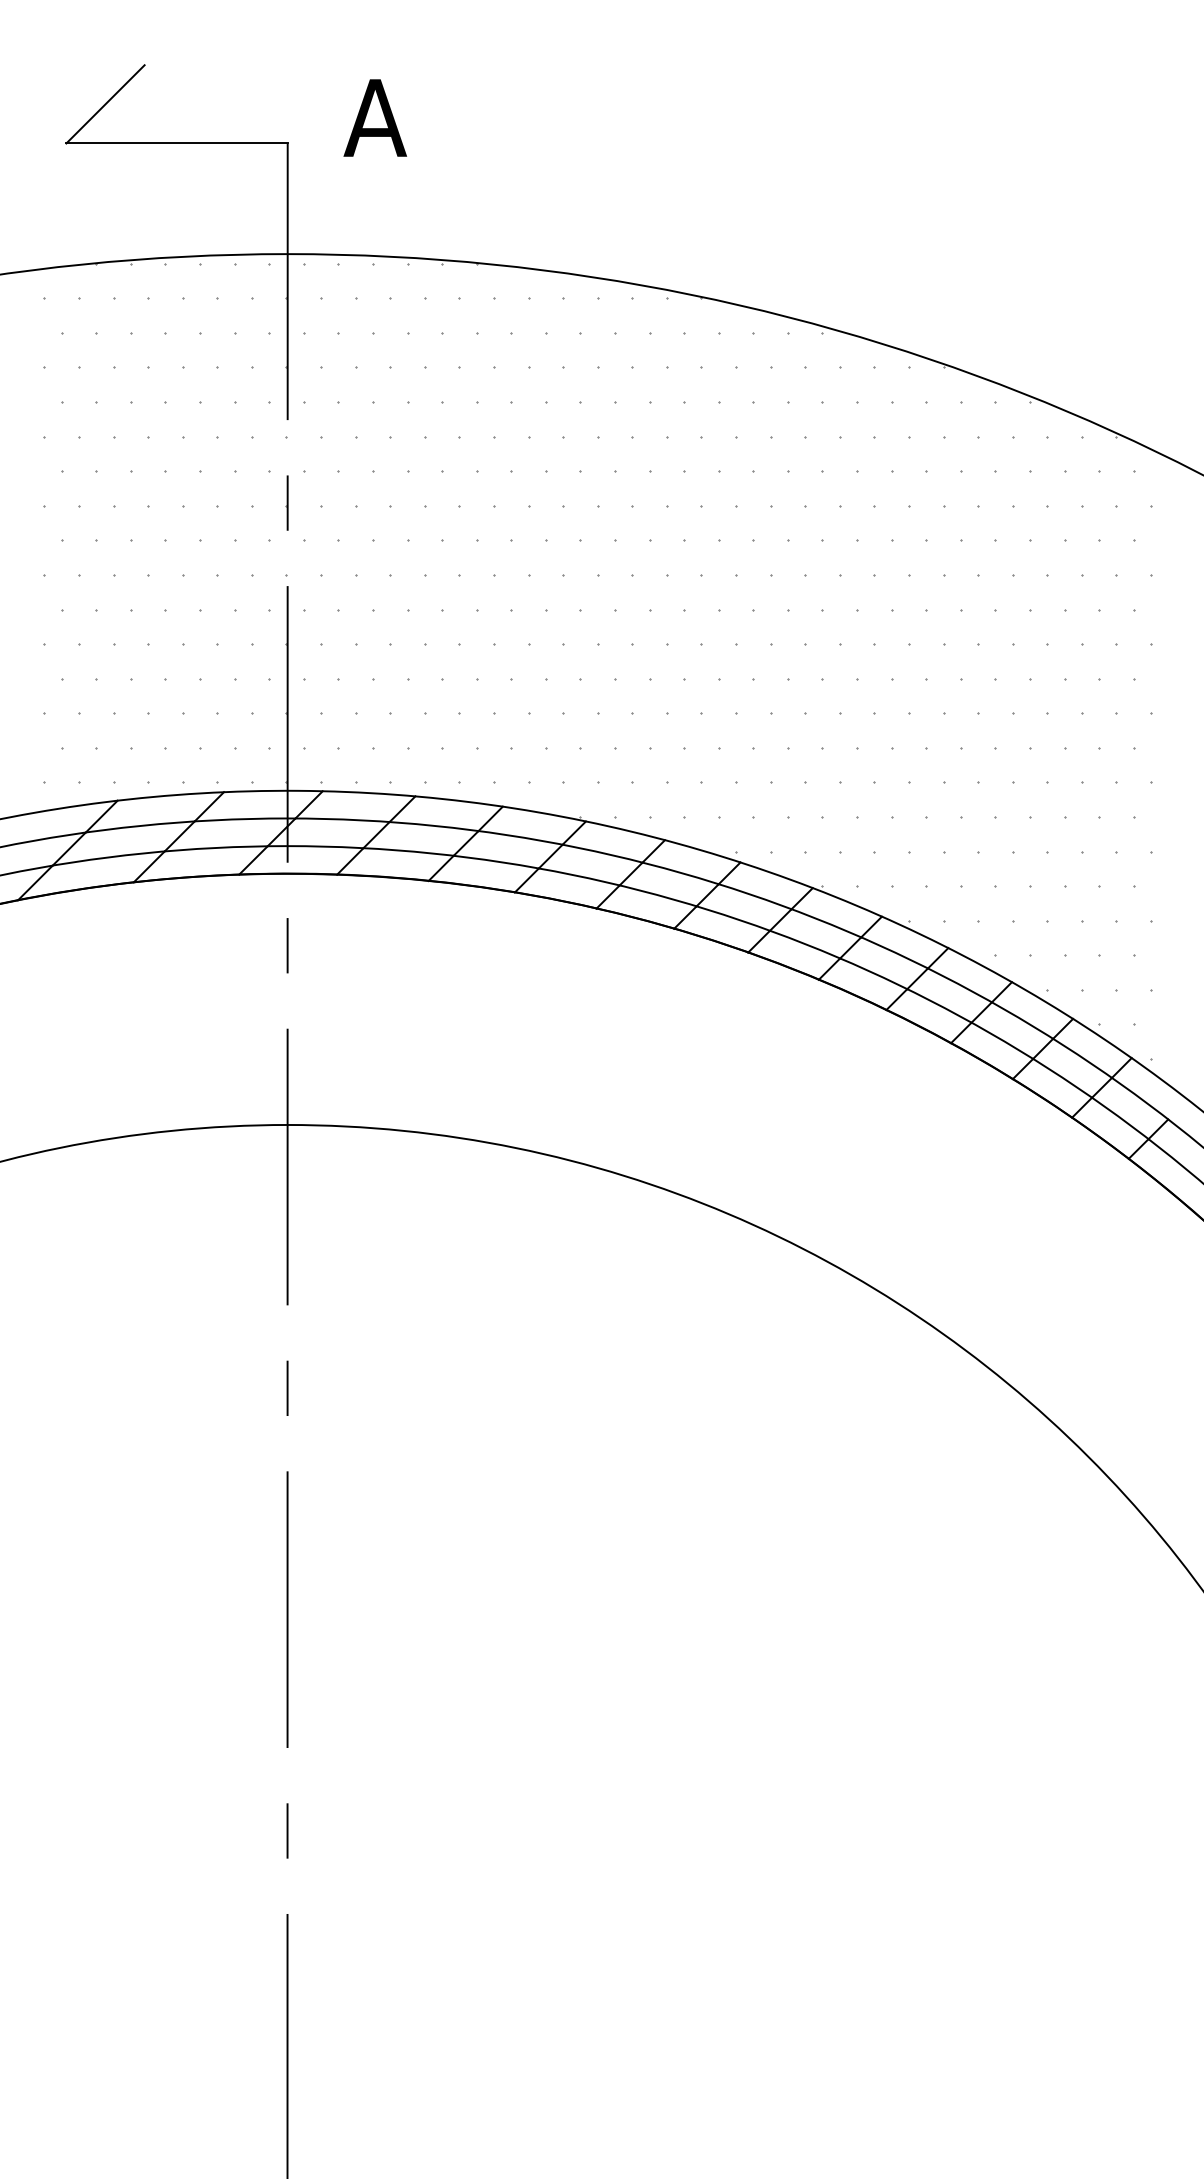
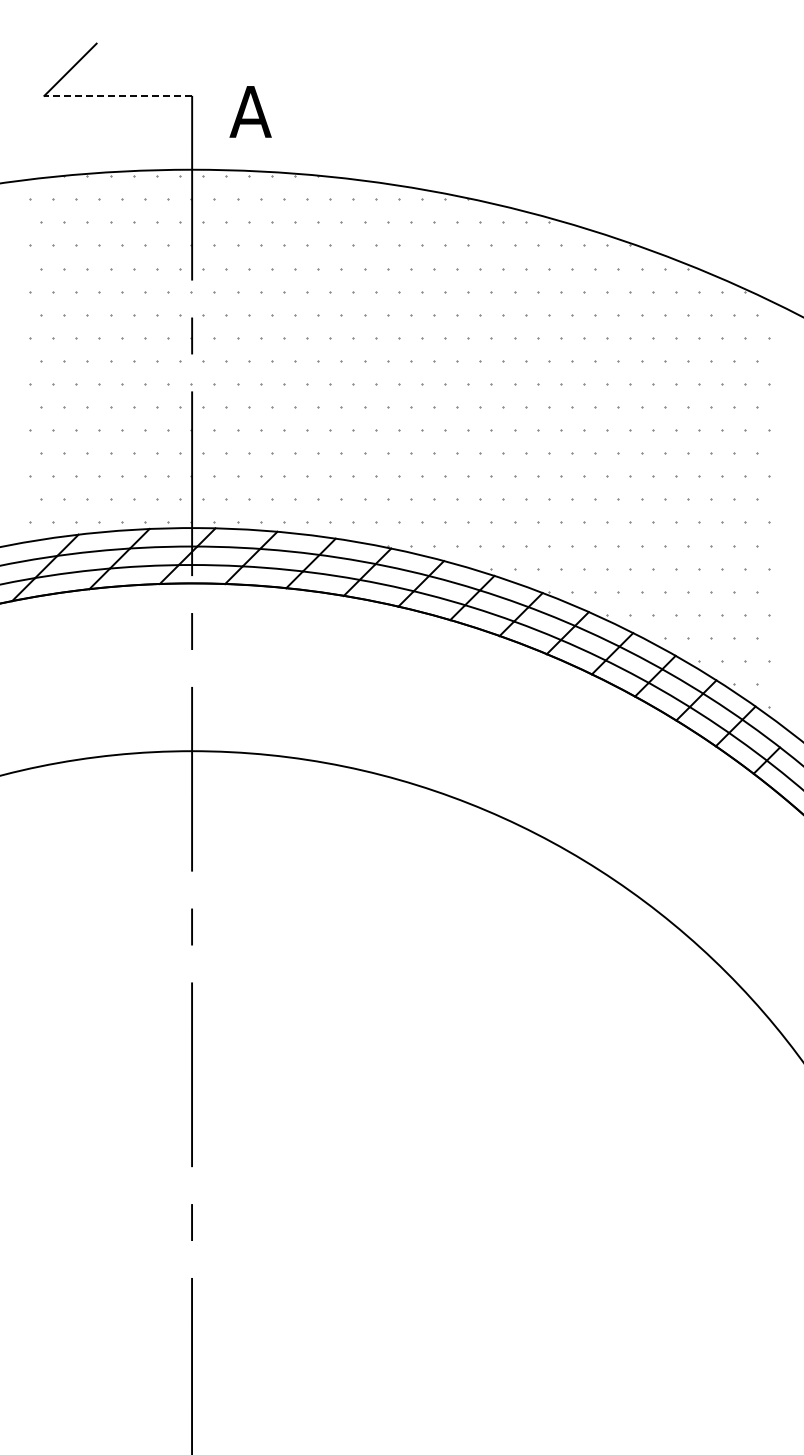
text: (375, 117) -> (250, 111), moved
line: (177, 142) -> (118, 95), solid -> dashed

